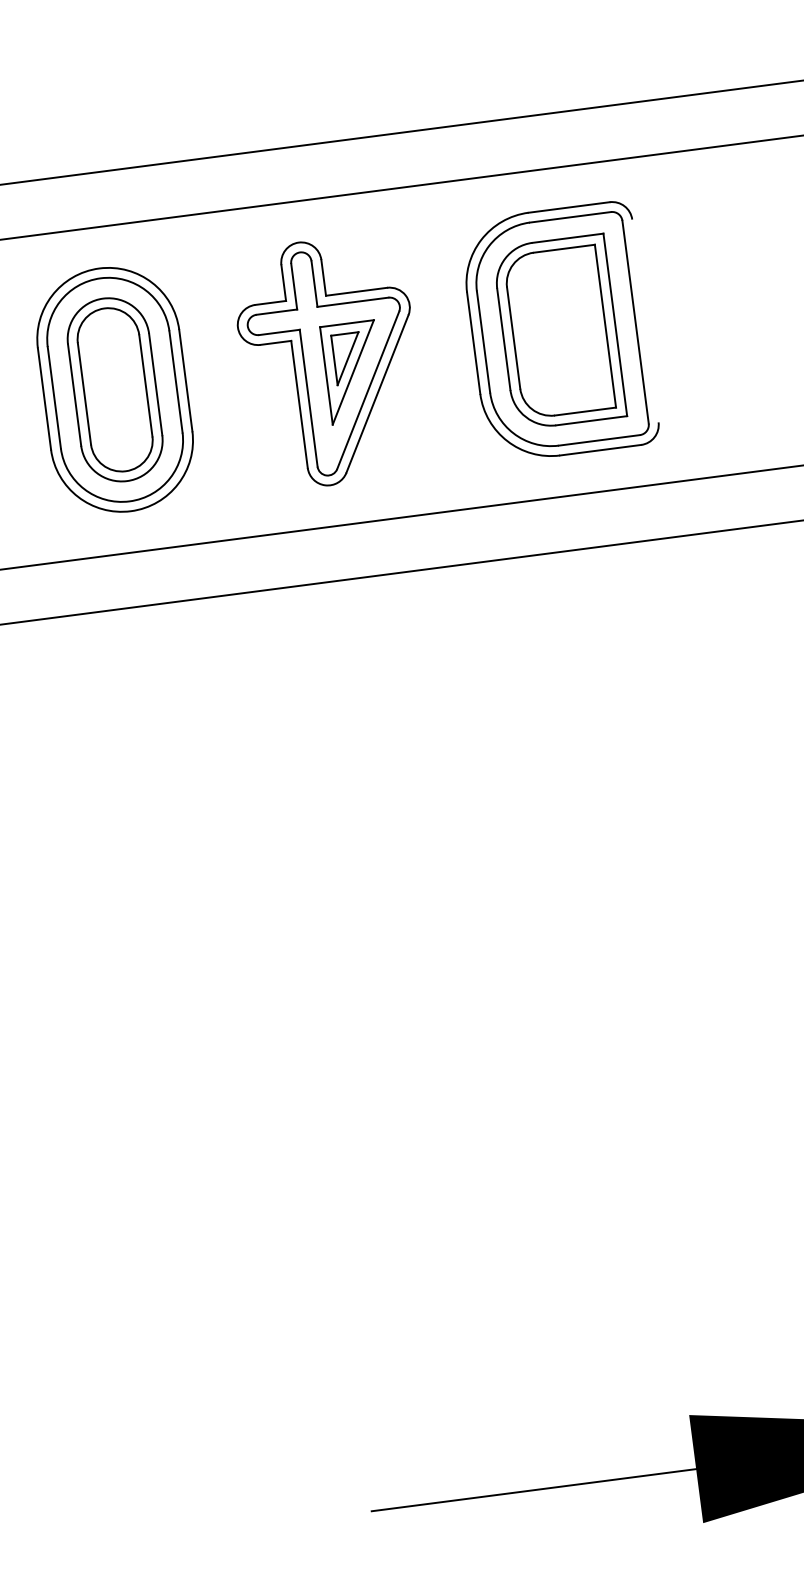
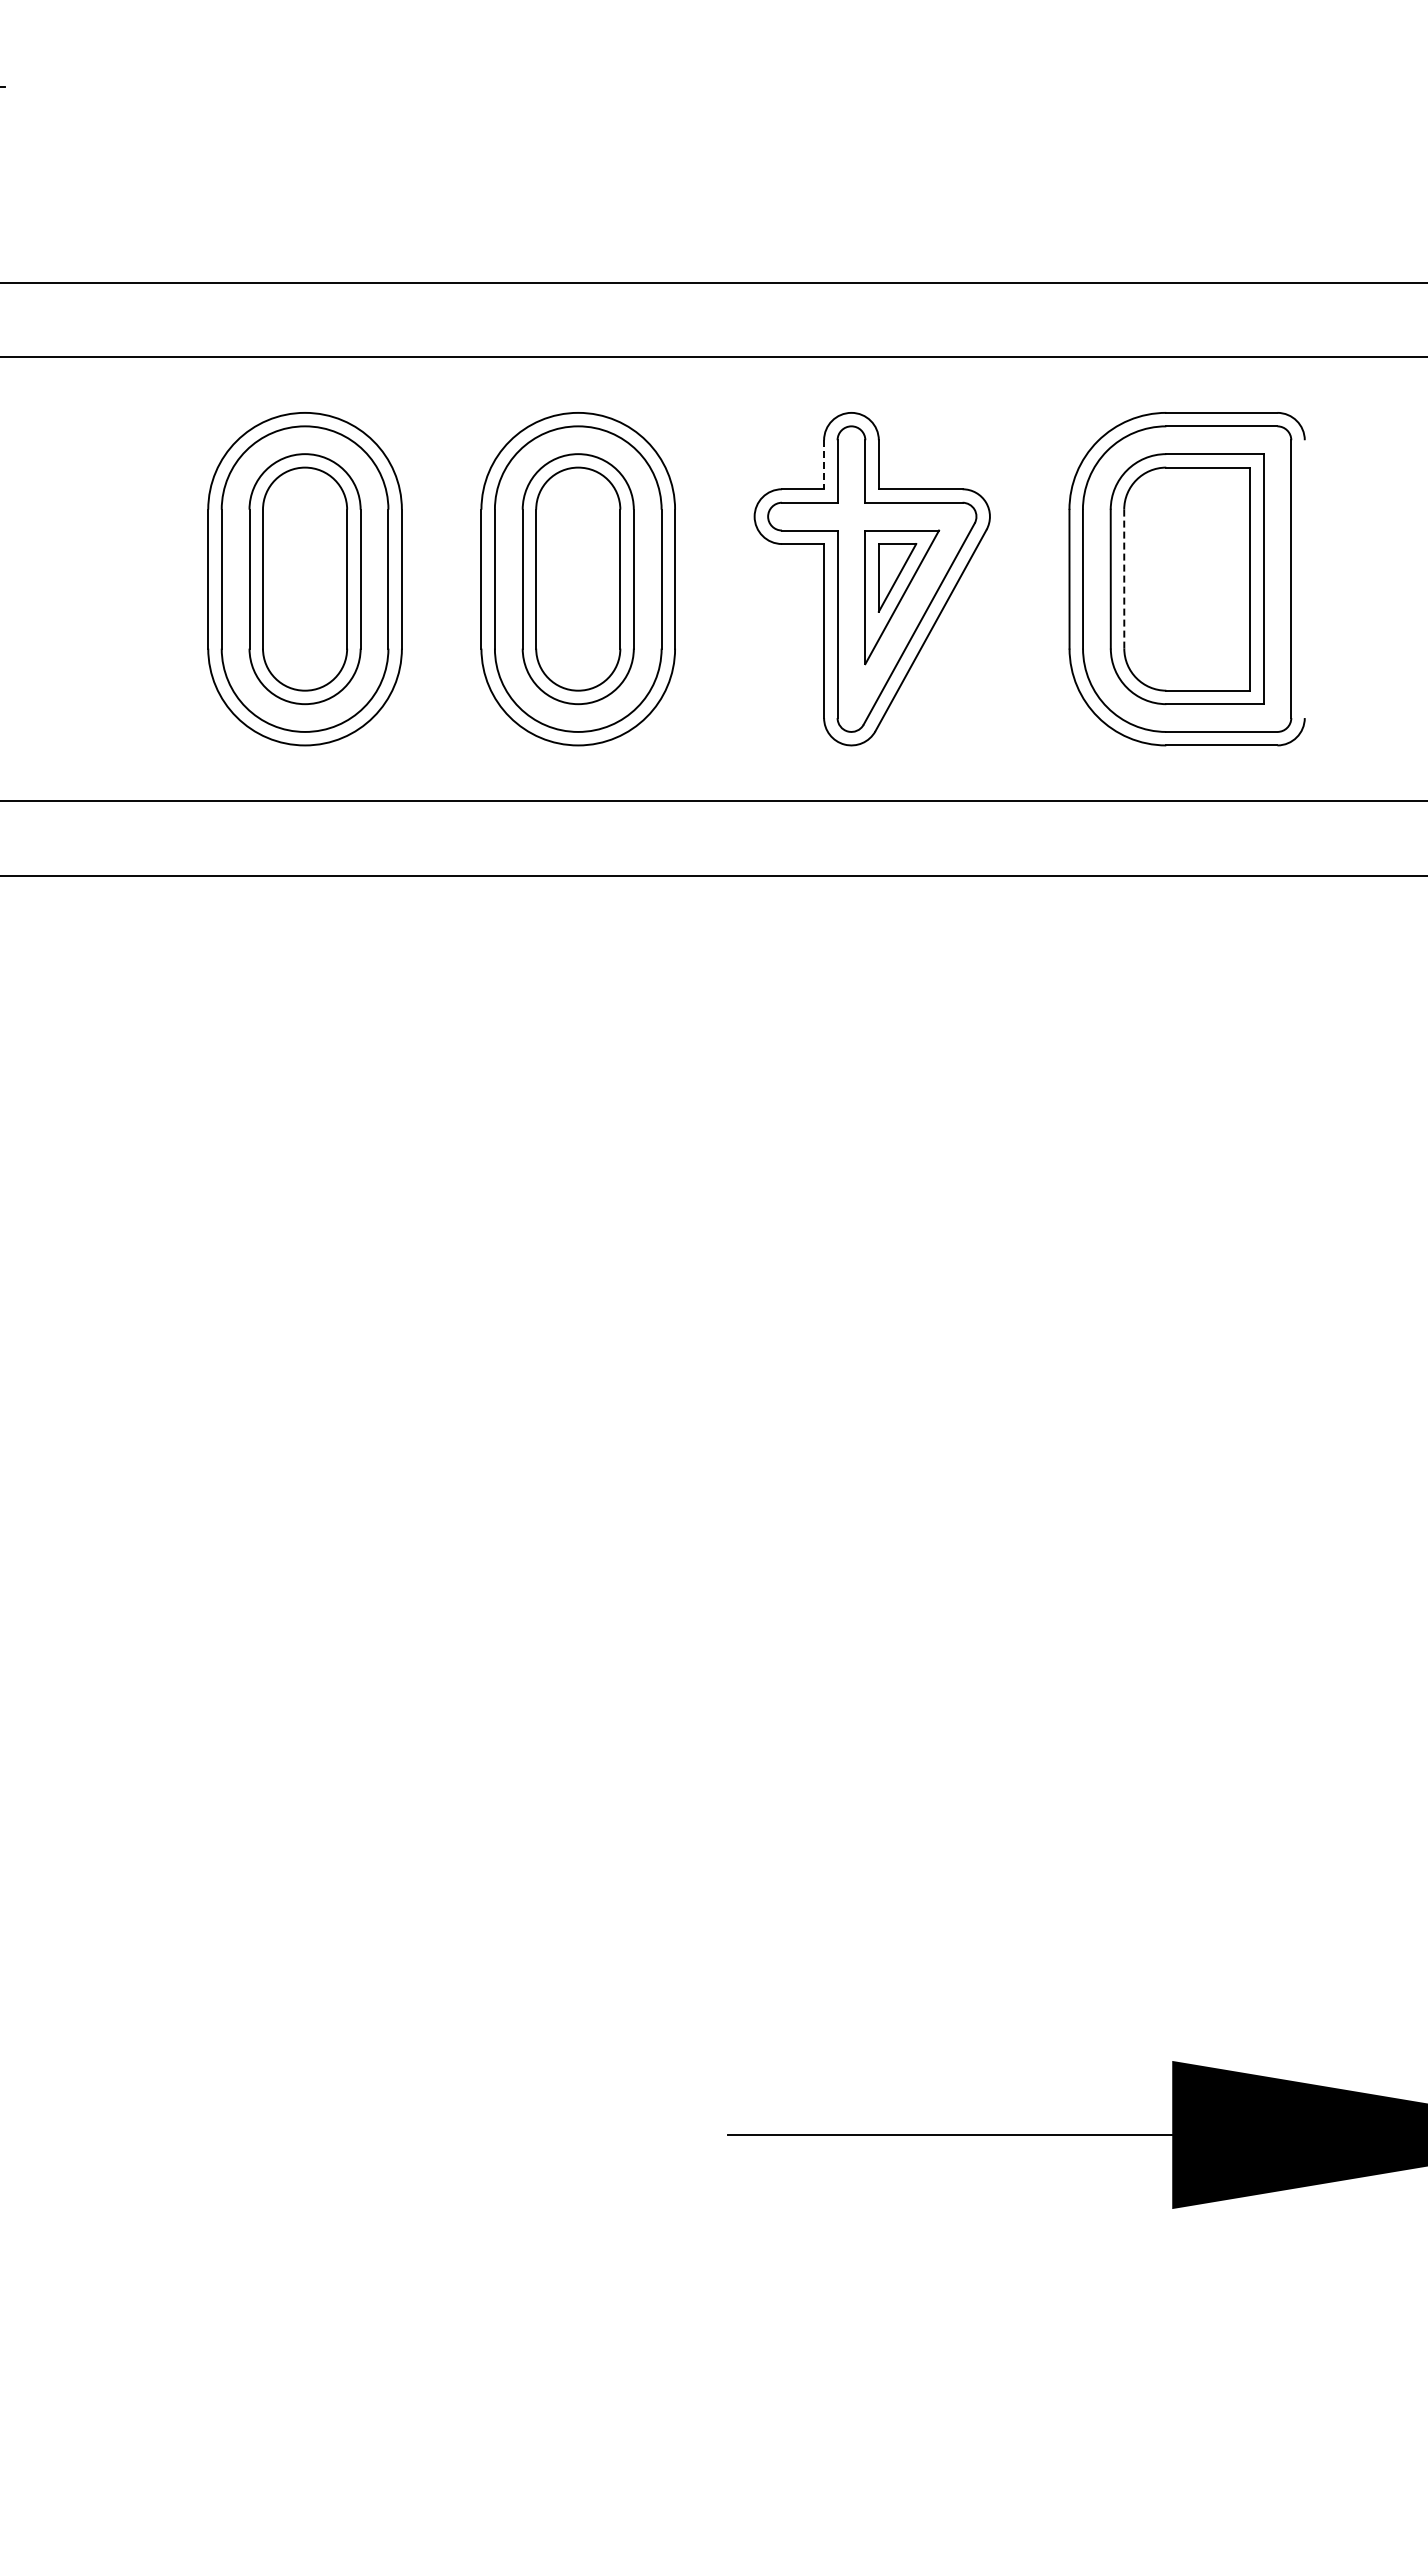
line: (284, 282) -> (824, 464), solid -> dashed
line: (513, 337) -> (1124, 578), solid -> dashed

